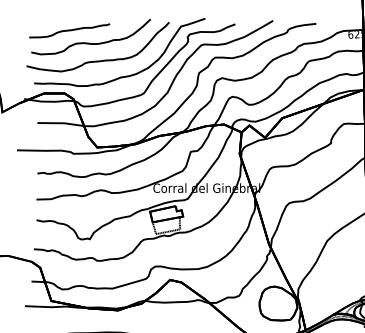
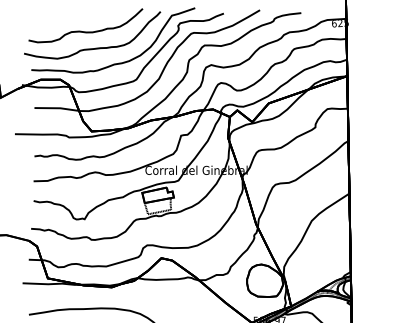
curve: (68, 30) -> (64, 19), removed

